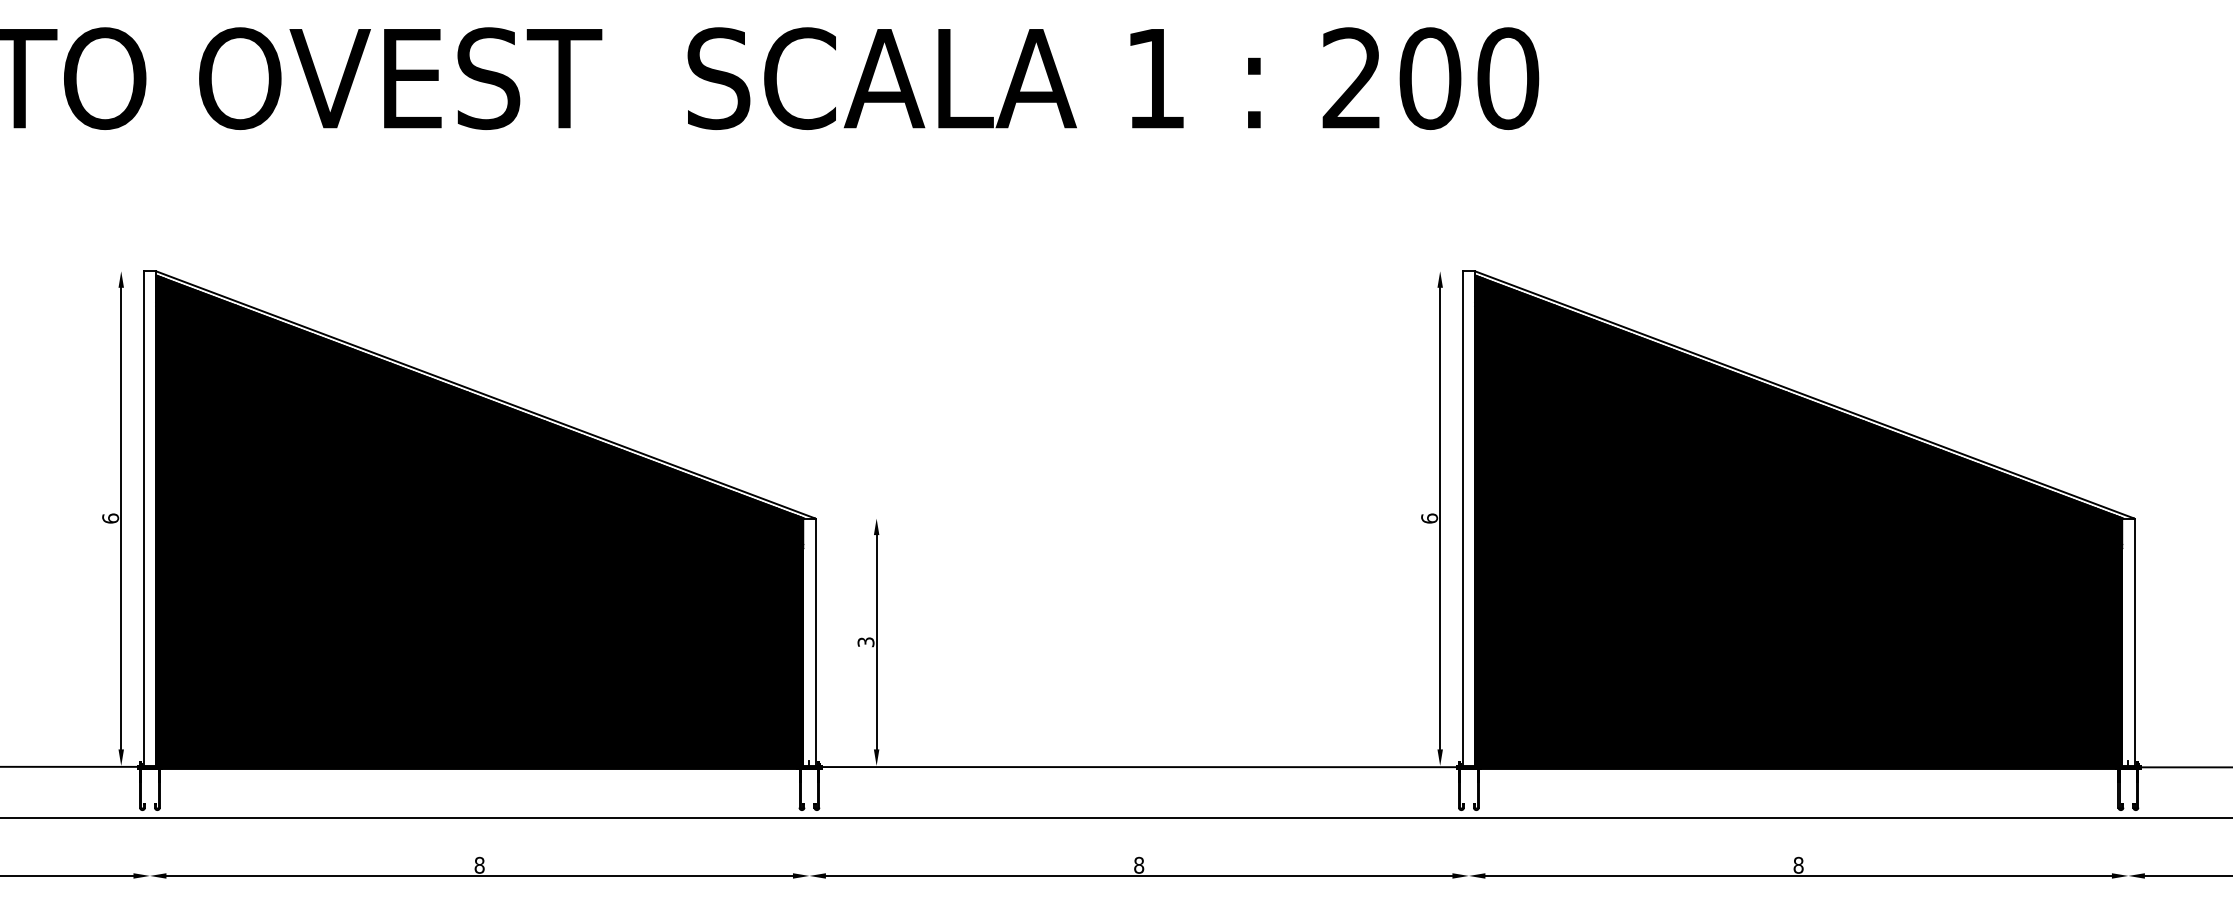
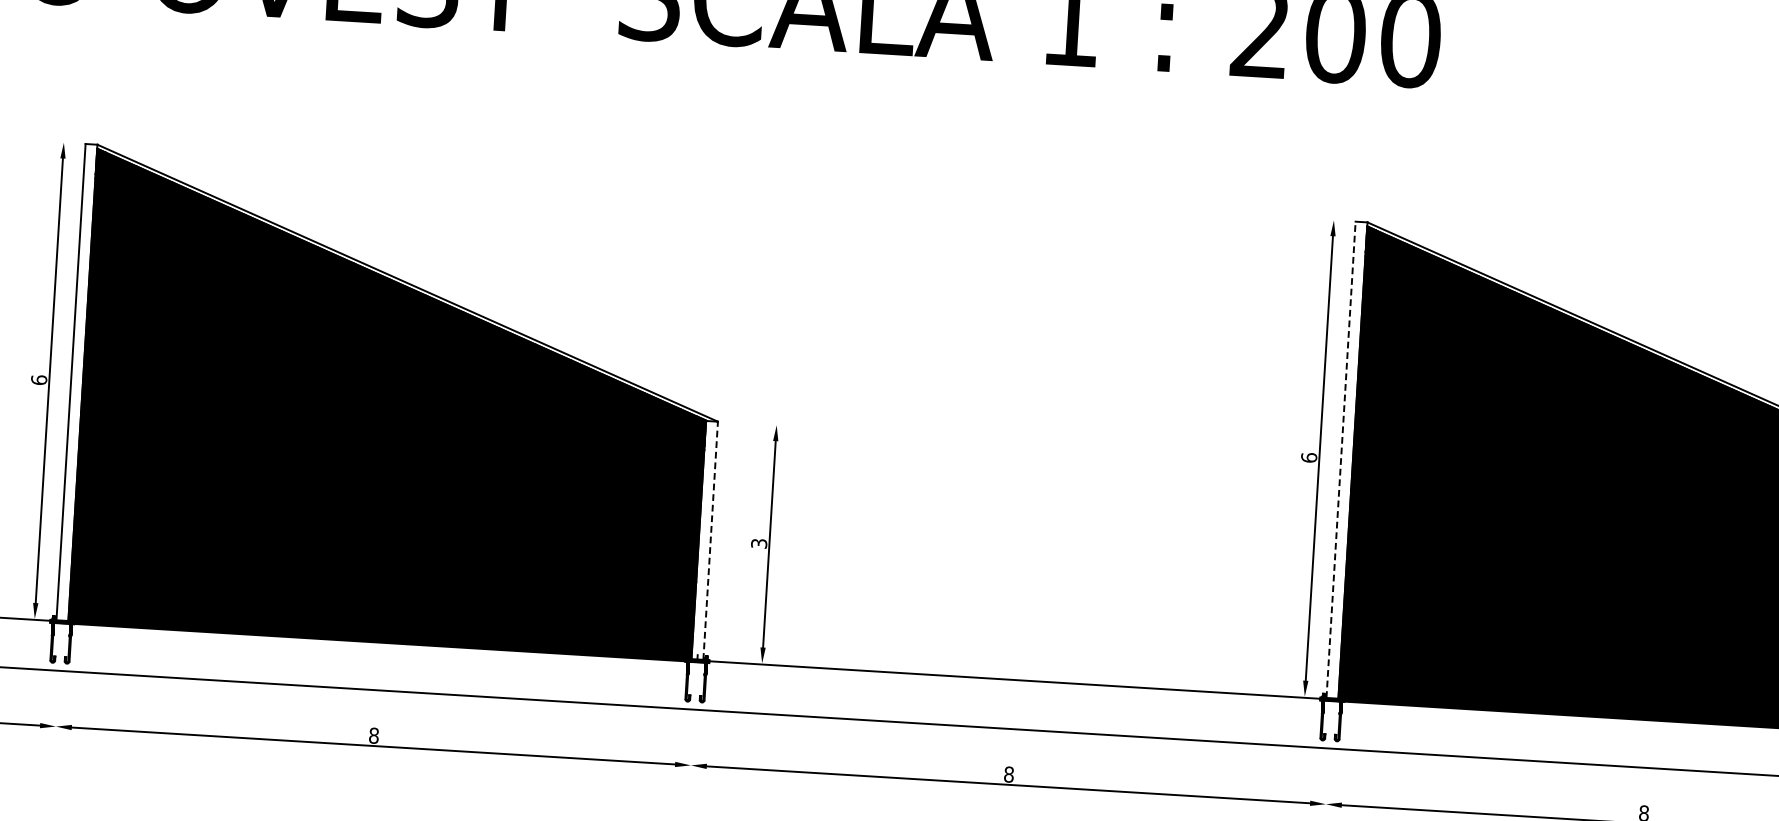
line: (1462, 518) -> (1340, 459), solid -> dashed
line: (815, 642) -> (710, 540), solid -> dashed

